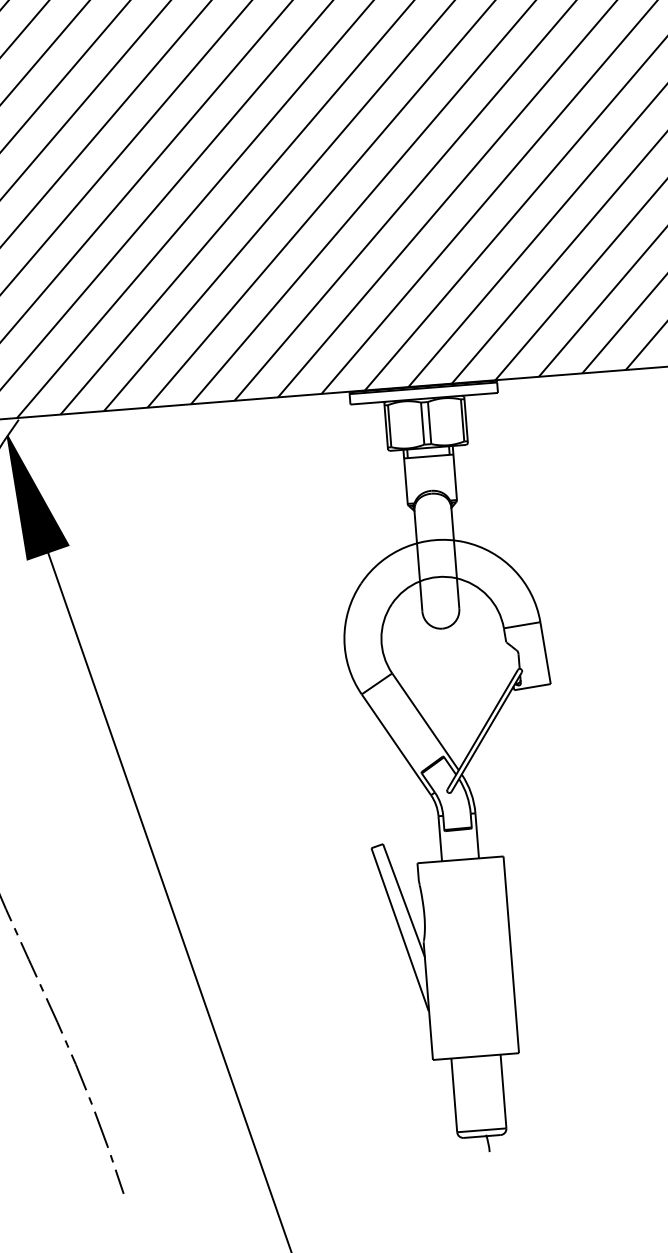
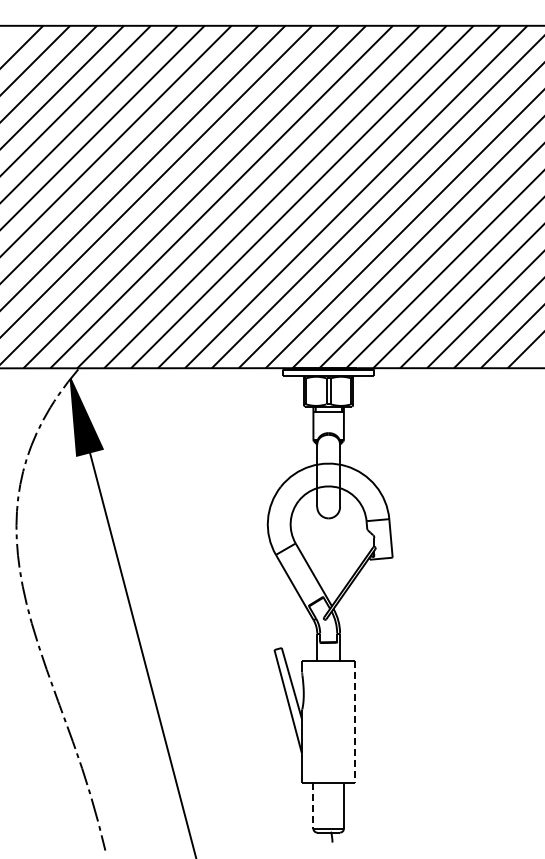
line: (511, 955) -> (355, 722), solid -> dashed
line: (454, 1096) -> (313, 806), solid -> dashed

